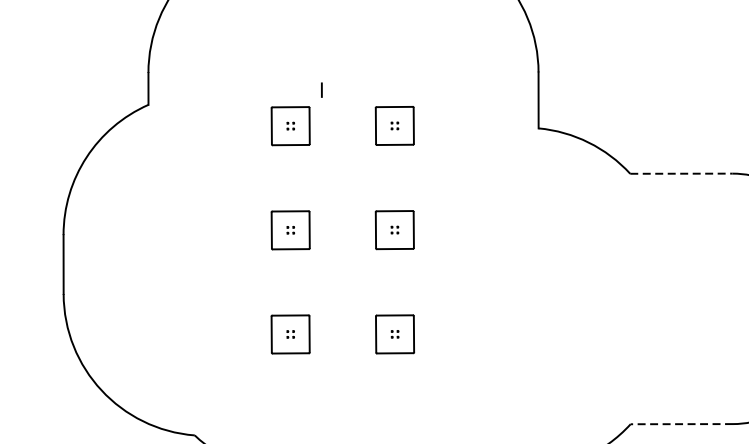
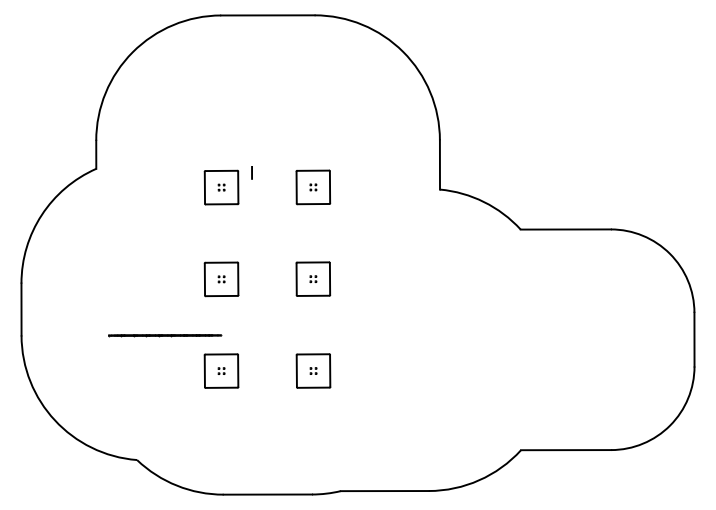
line: (321, 89) -> (251, 172), moved
line: (682, 173) -> (566, 229), dashed -> solid
line: (227, 294) -> (165, 335), added
line: (681, 424) -> (565, 450), dashed -> solid

